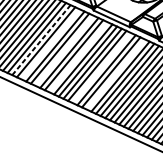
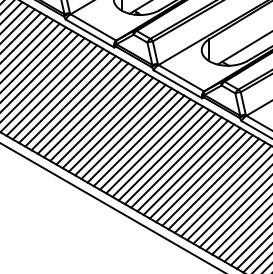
line: (41, 39) -> (76, 104), dashed -> solid
line: (50, 44) -> (88, 111), added
line: (64, 50) -> (107, 122), added
line: (78, 57) -> (126, 133), added
line: (101, 67) -> (157, 151), added
line: (115, 74) -> (176, 162), added

